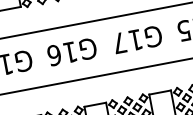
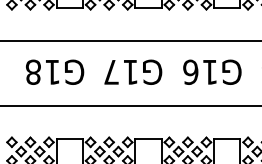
text: (119, 42) -> (190, 71), G17 -> G16
text: (53, 54) -> (110, 71), G16 -> G17

